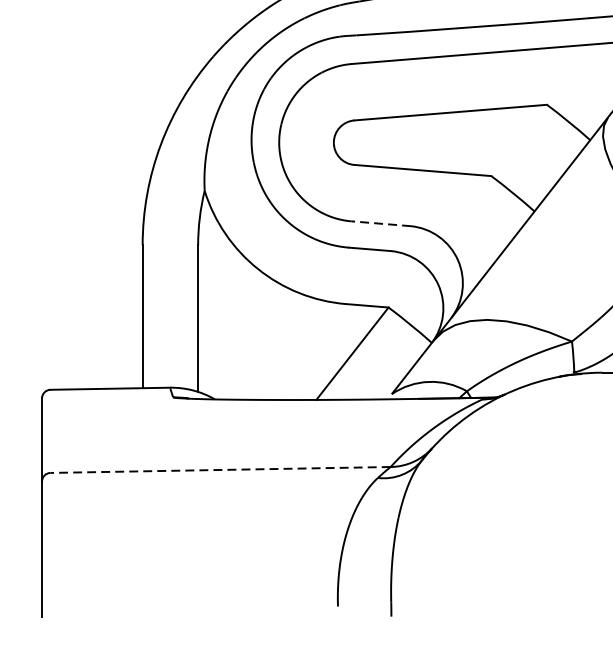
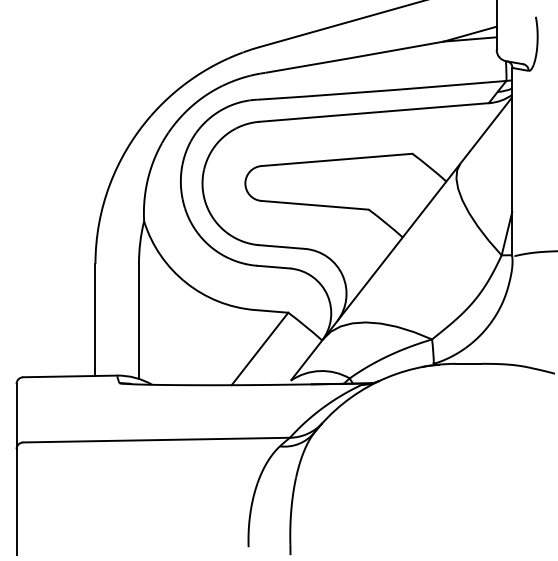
line: (379, 224) -> (281, 247), dashed -> solid
line: (220, 470) -> (156, 440), dashed -> solid

